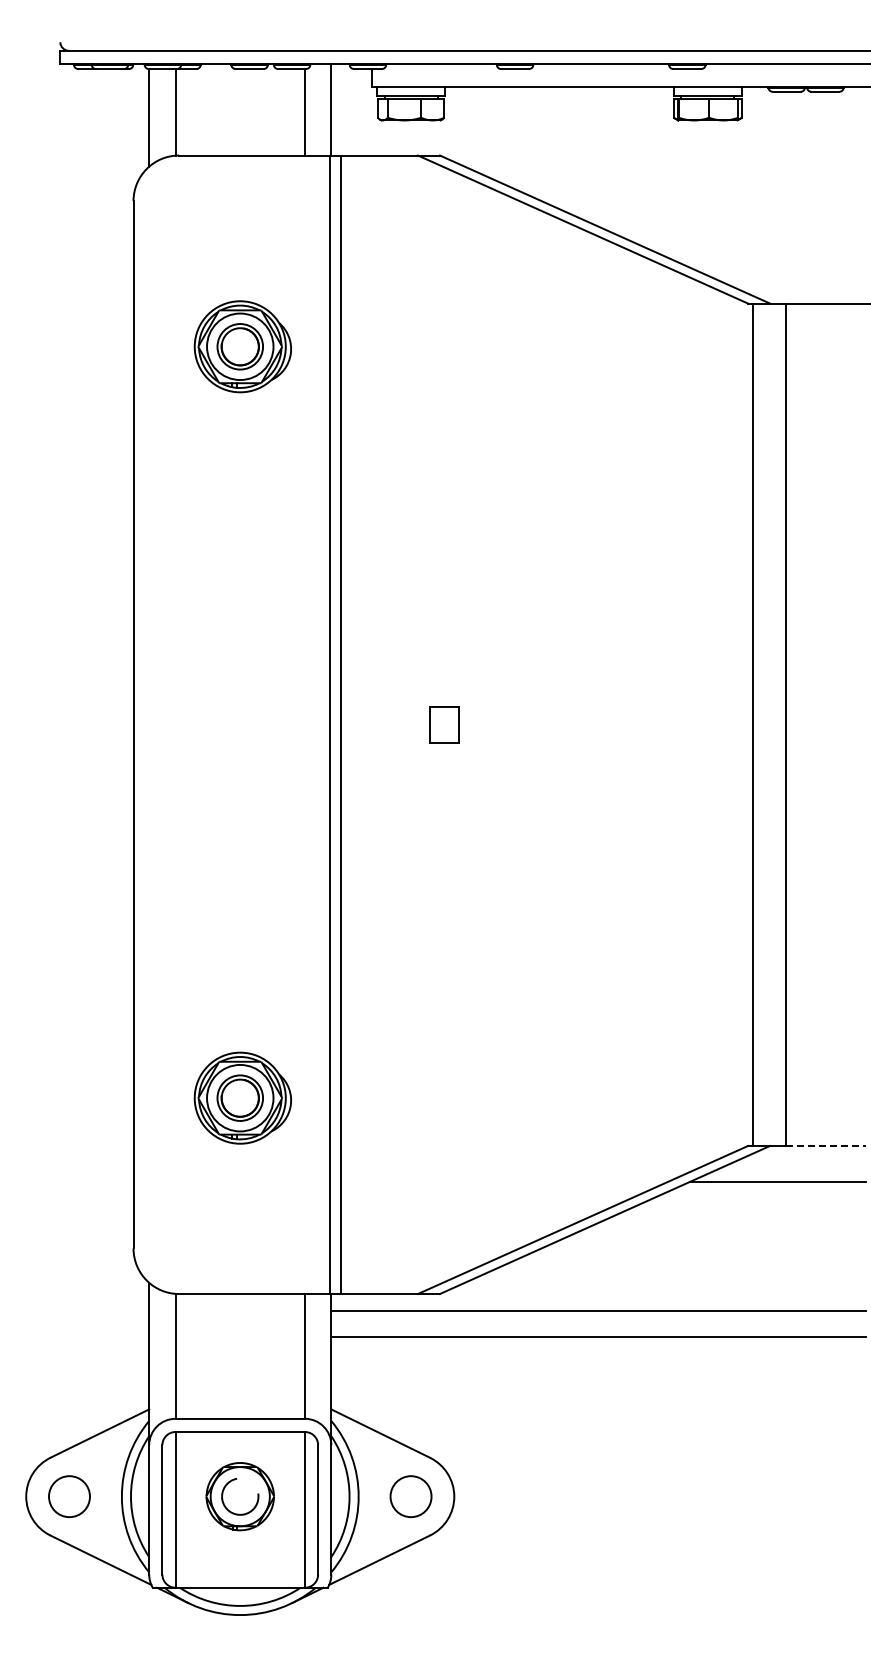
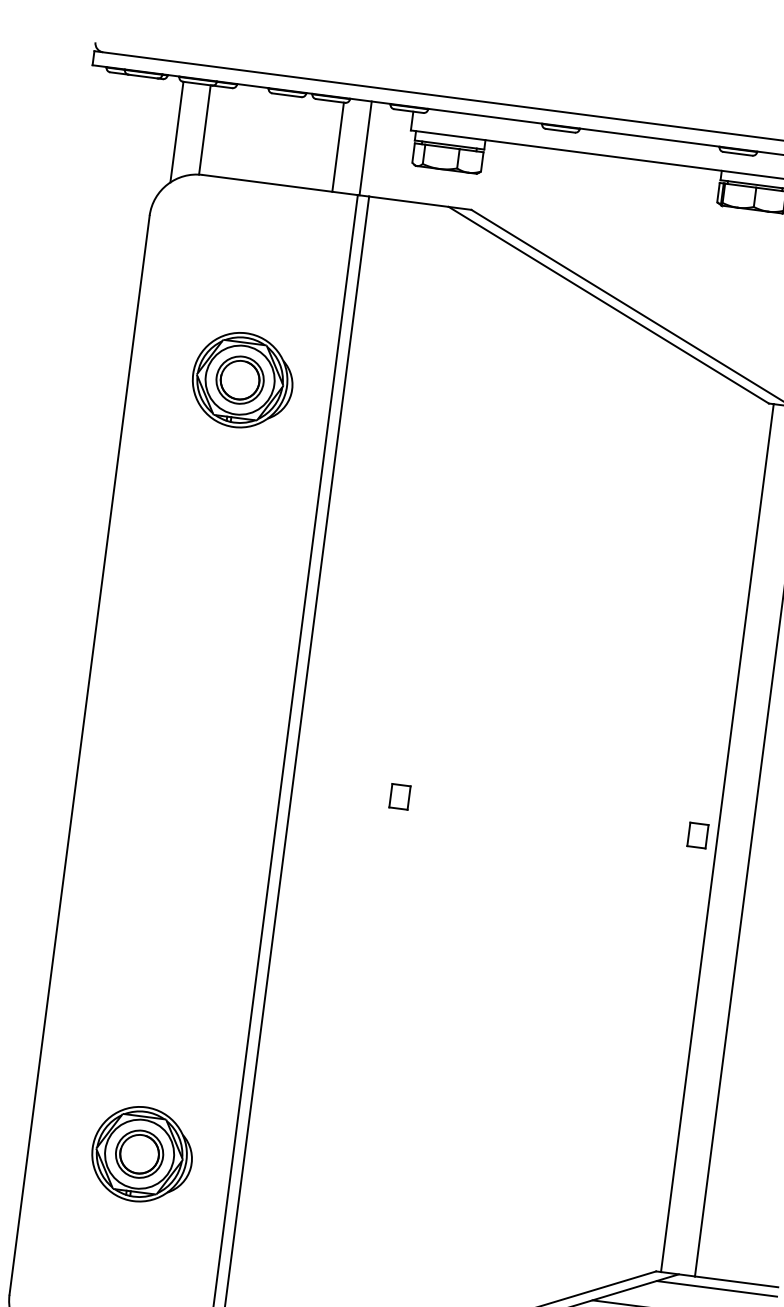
part: (444, 724) -> (399, 796), size x0.62
part: (733, 724) -> (697, 835), added
line: (826, 1146) -> (737, 1282), dashed -> solid
line: (807, 1155) -> (716, 1289), added

